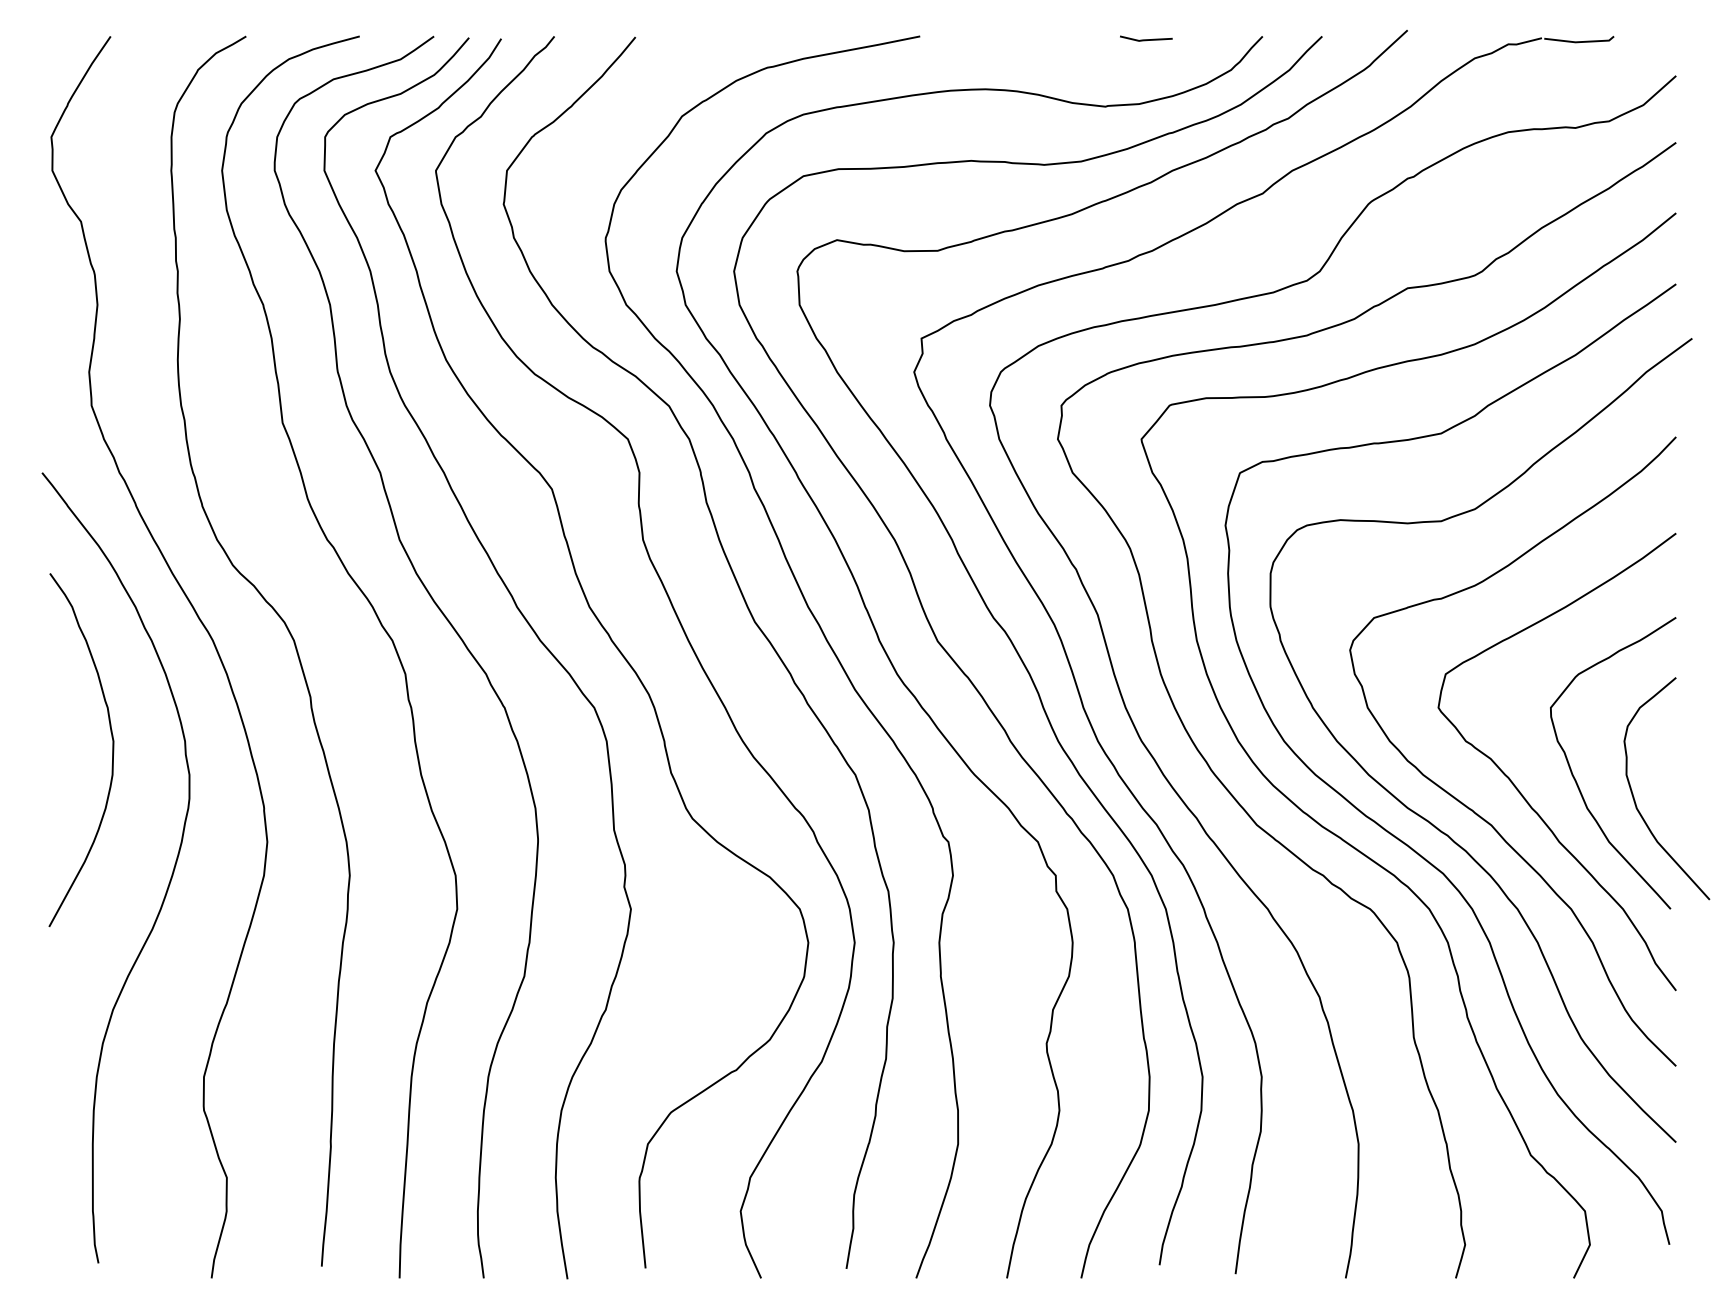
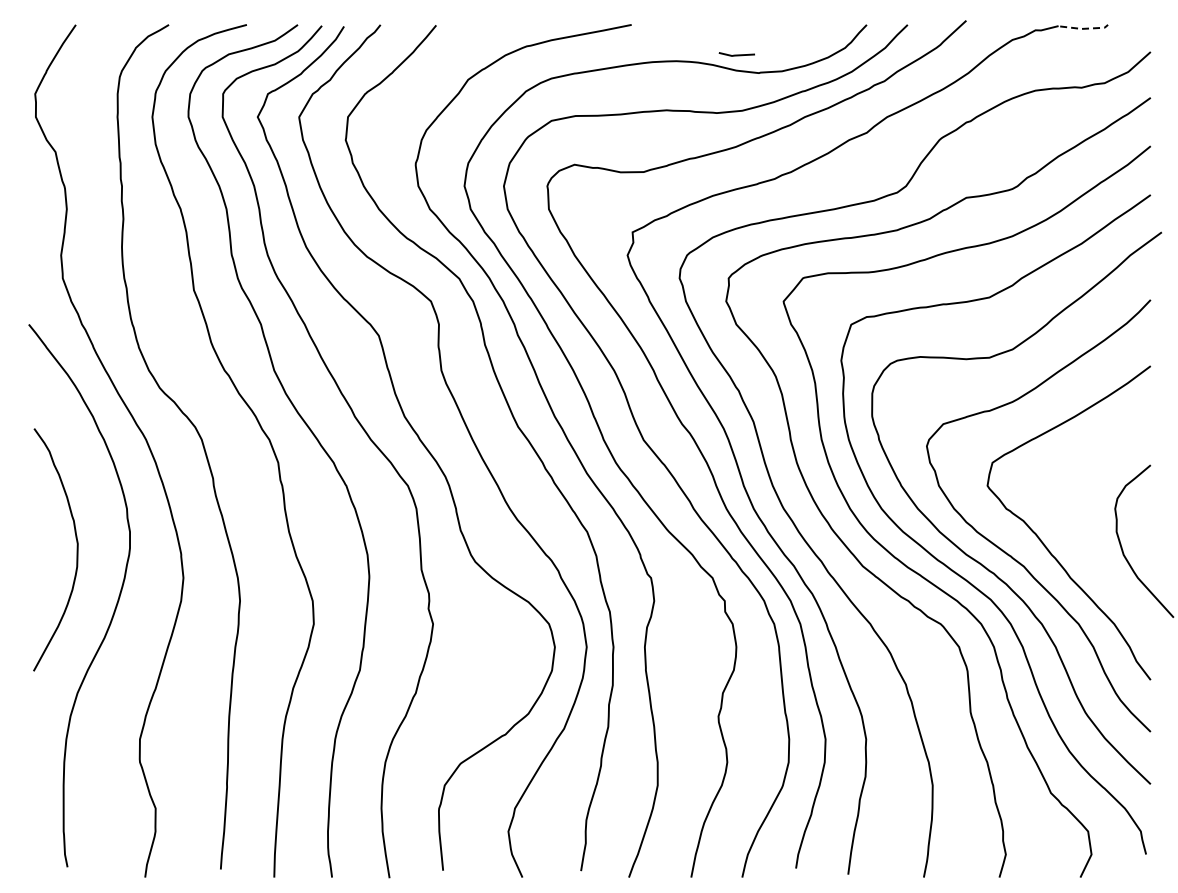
line: (1145, 38) -> (736, 54), moved
line: (1581, 41) -> (1085, 28), solid -> dashed
curve: (111, 749) -> (76, 549), moved
curve: (1576, 780) -> (1082, 535), removed

